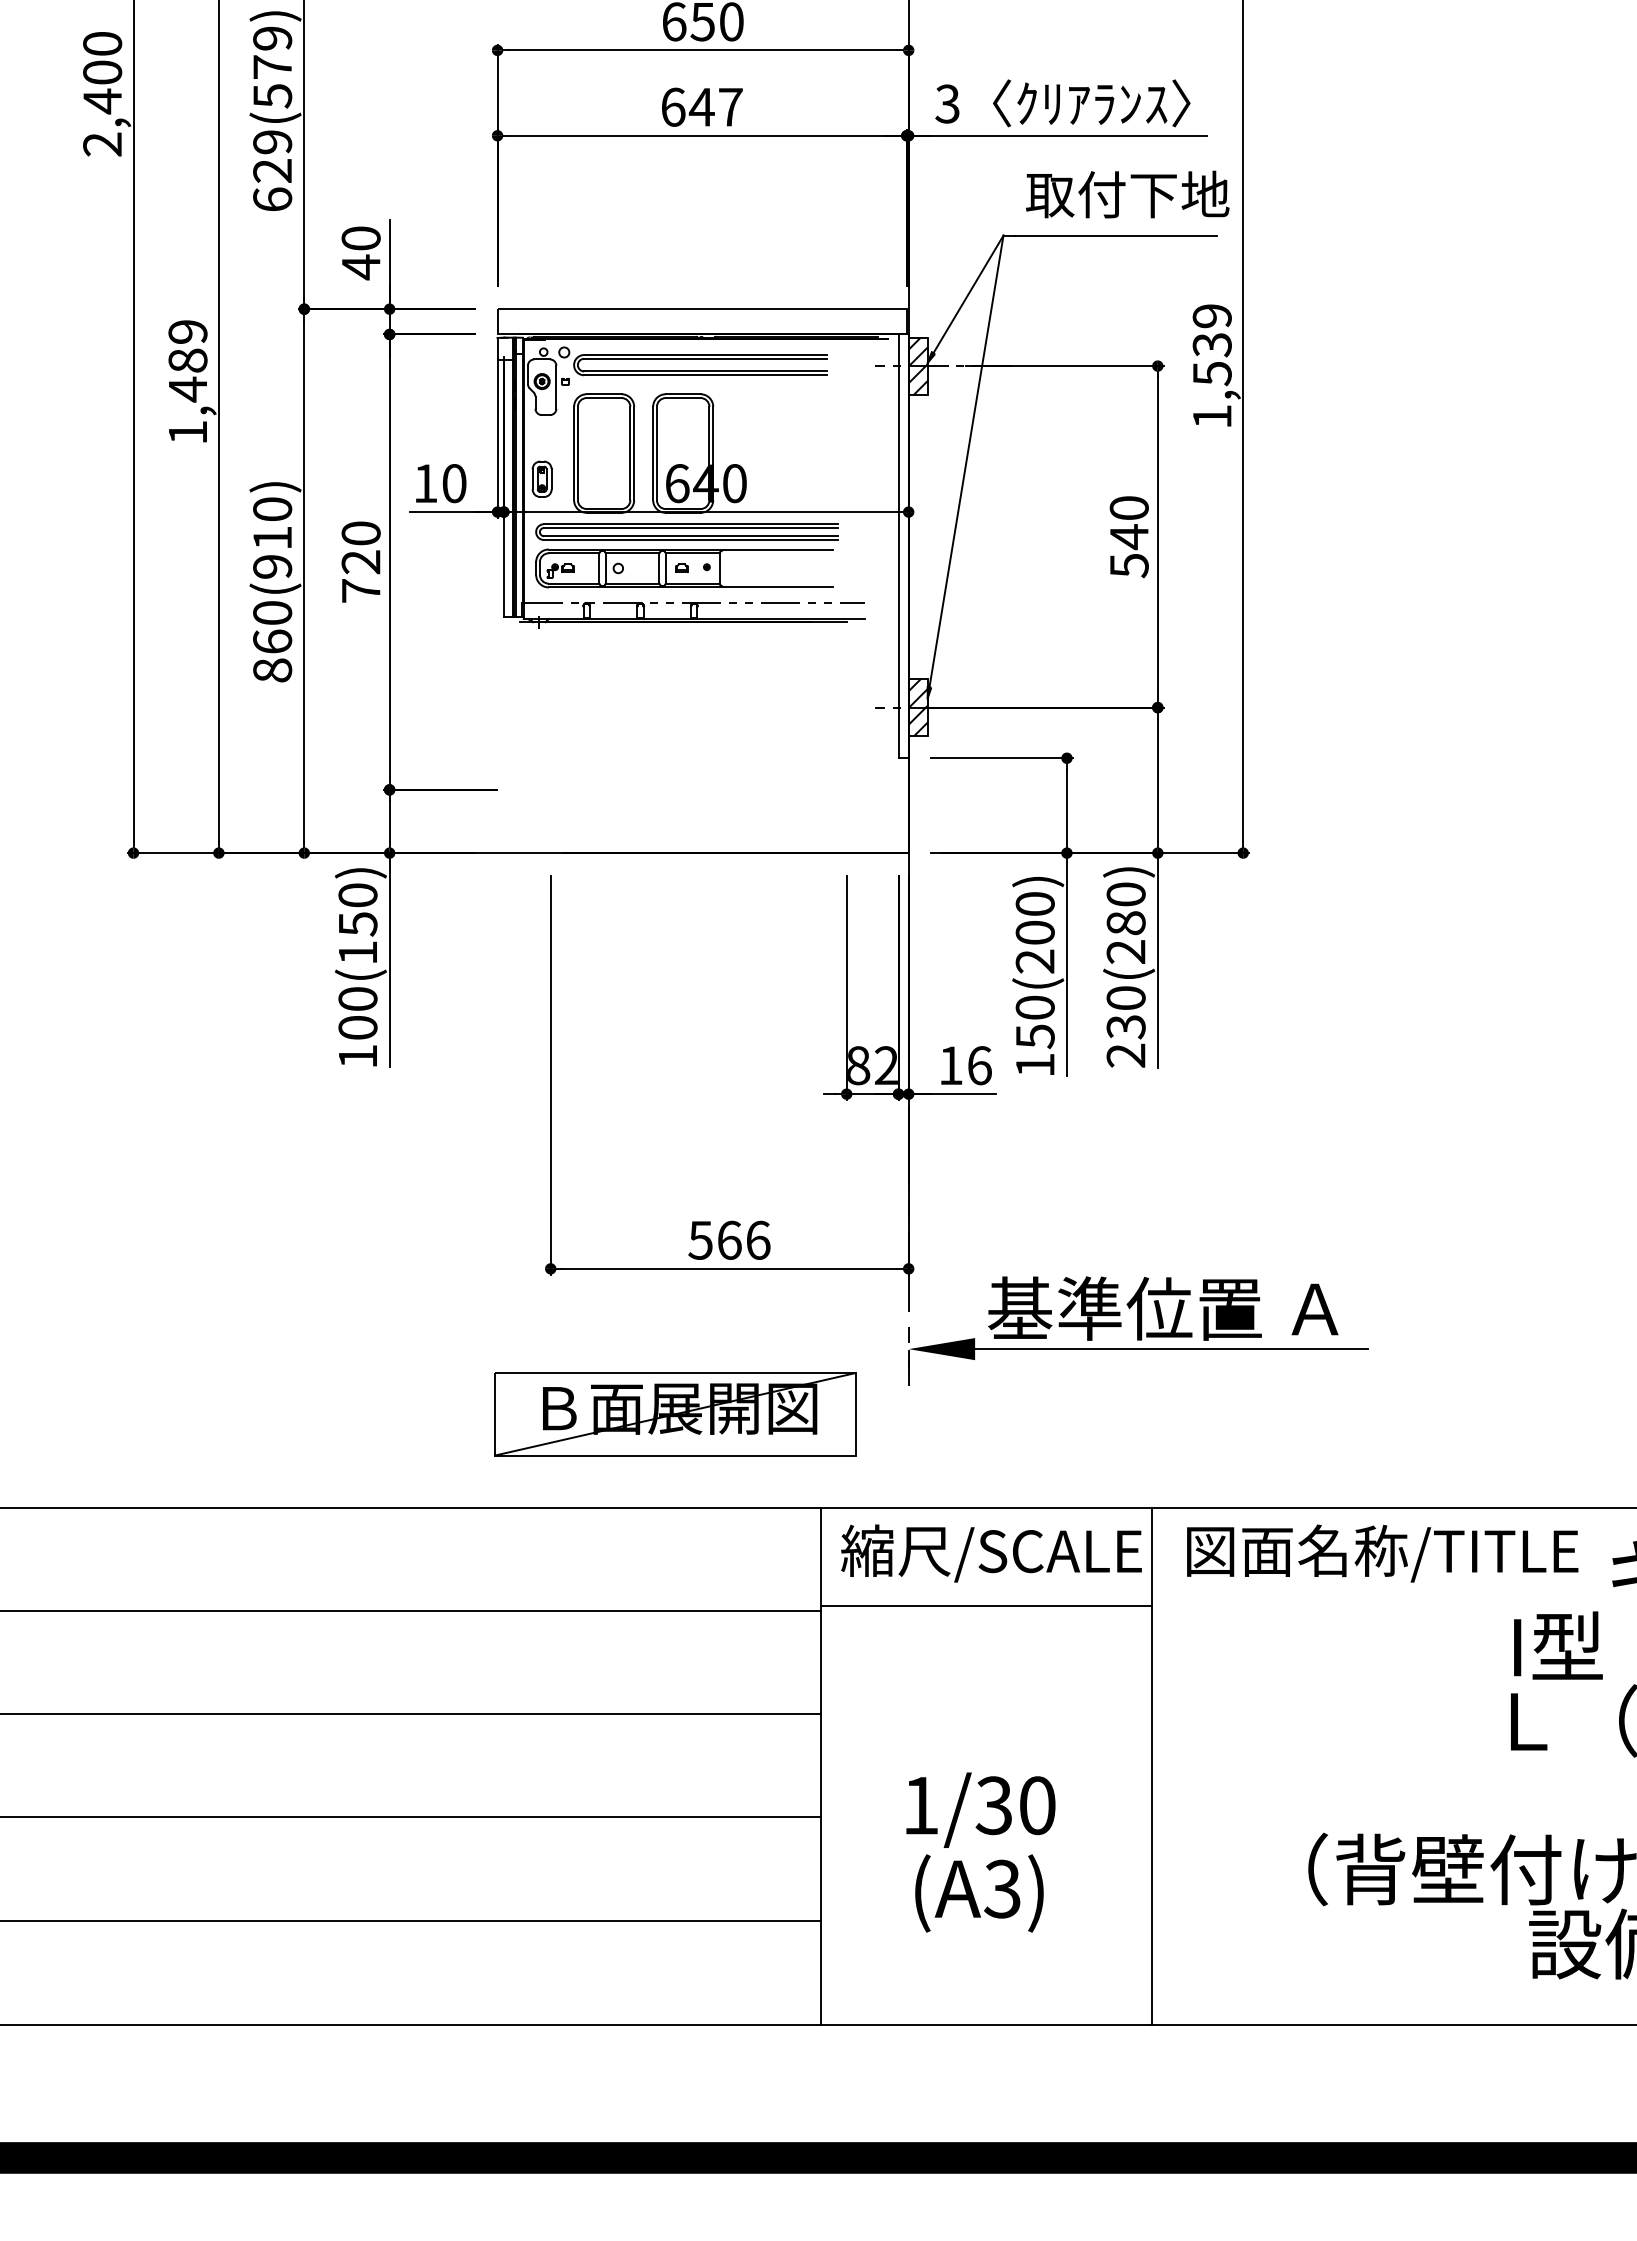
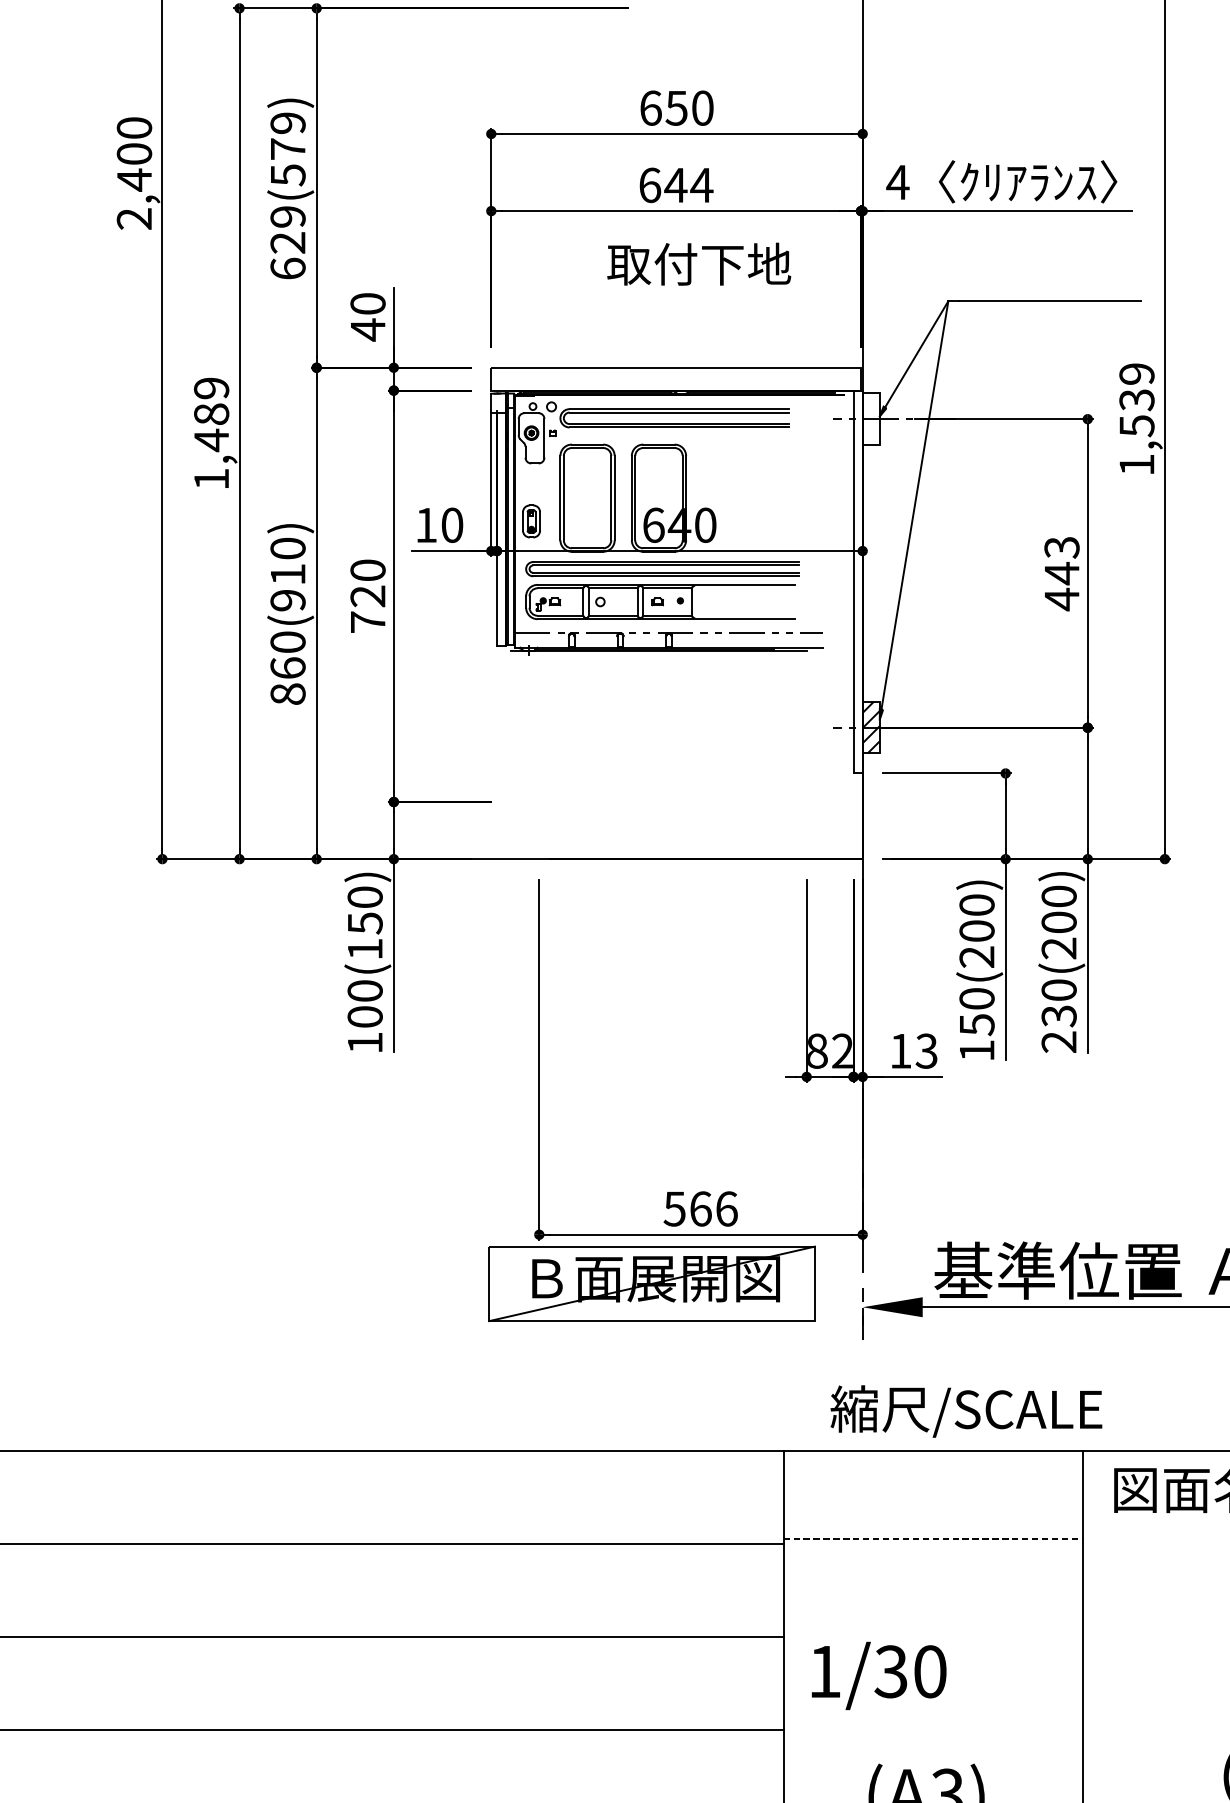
text: (947, 103) -> (897, 181), 3 -> 4
text: (730, 107) -> (701, 185), 647 -> 644
text: (1127, 194) -> (699, 264), moved
hatch: (917, 365) -> (870, 418), removed
text: (1128, 537) -> (1061, 574), 540 -> 443
text: (1125, 923) -> (1058, 922), 230(280) -> 230(200)
text: (979, 1065) -> (926, 1051), 16 -> 13
part: (675, 1414) -> (652, 1284), moved
text: (991, 1553) -> (966, 1411), moved
line: (986, 1605) -> (932, 1538), solid -> dashed
text: (980, 1809) -> (878, 1675), moved

